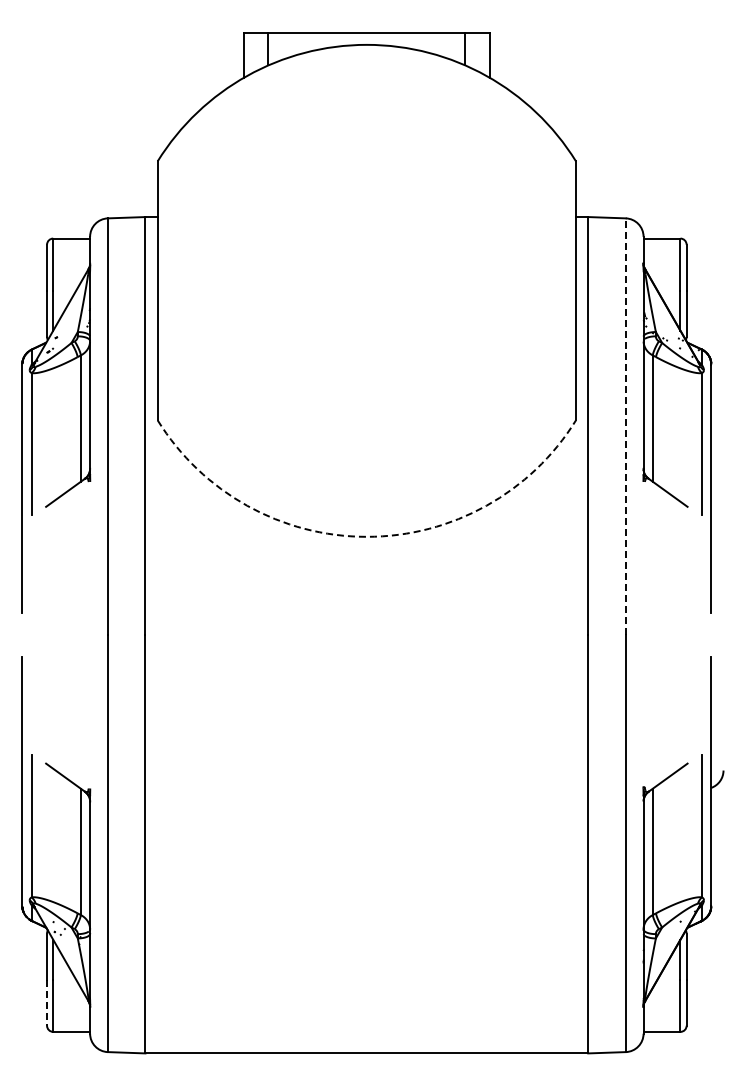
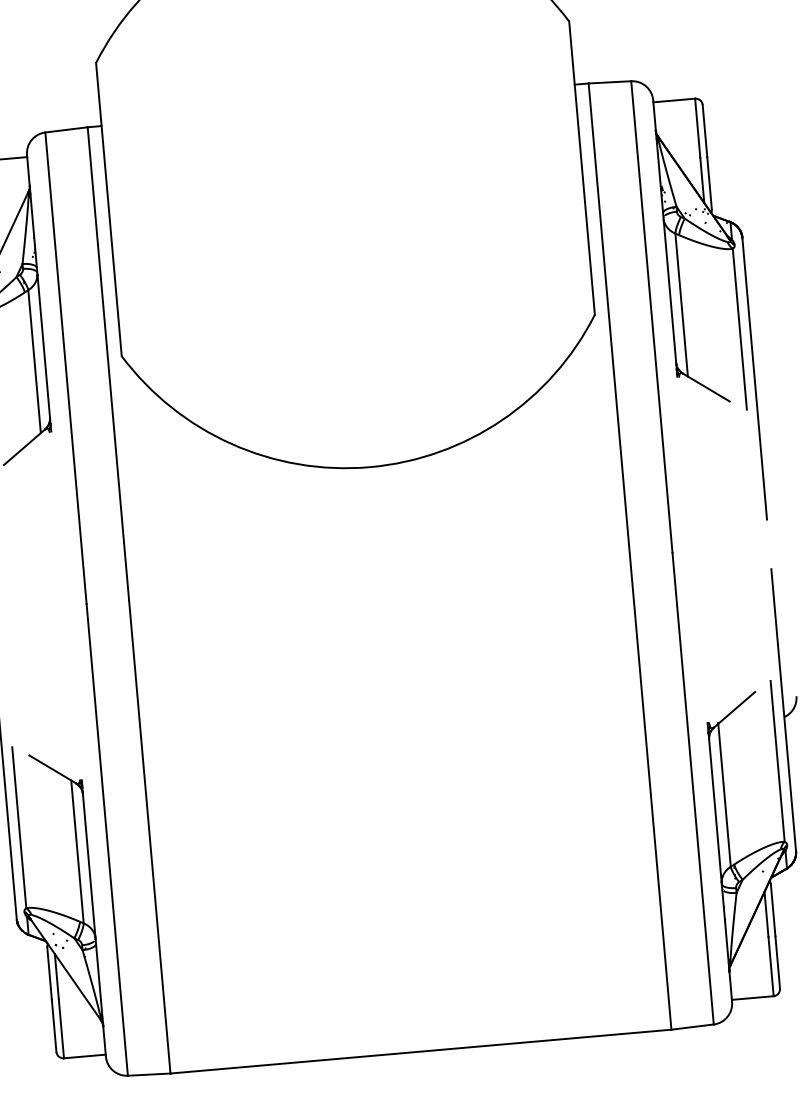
line: (625, 426) -> (651, 316), dashed -> solid
arc: (366, 536) -> (369, 466), dashed -> solid
line: (47, 1003) -> (54, 1026), dashed -> solid

